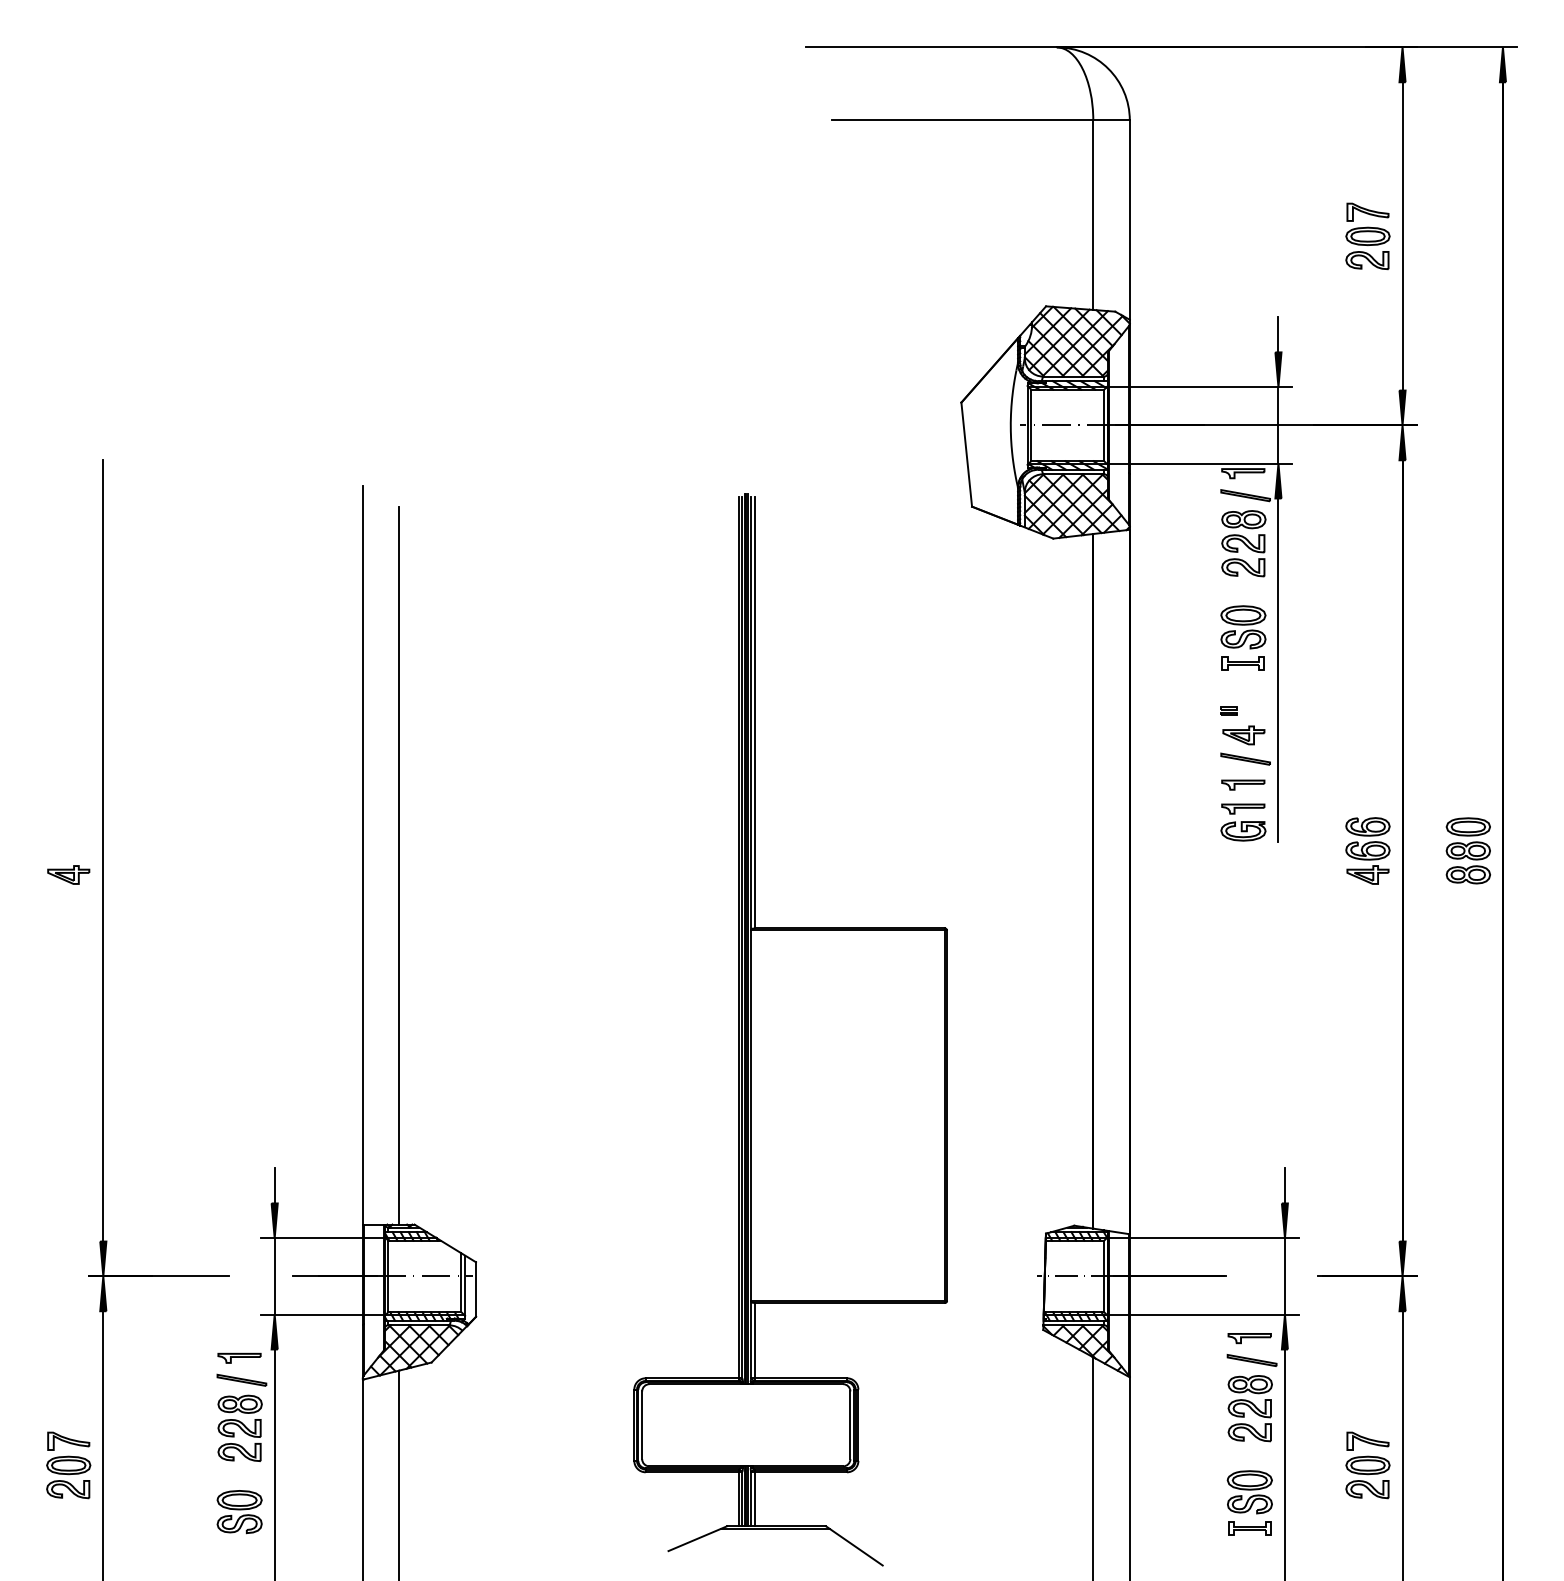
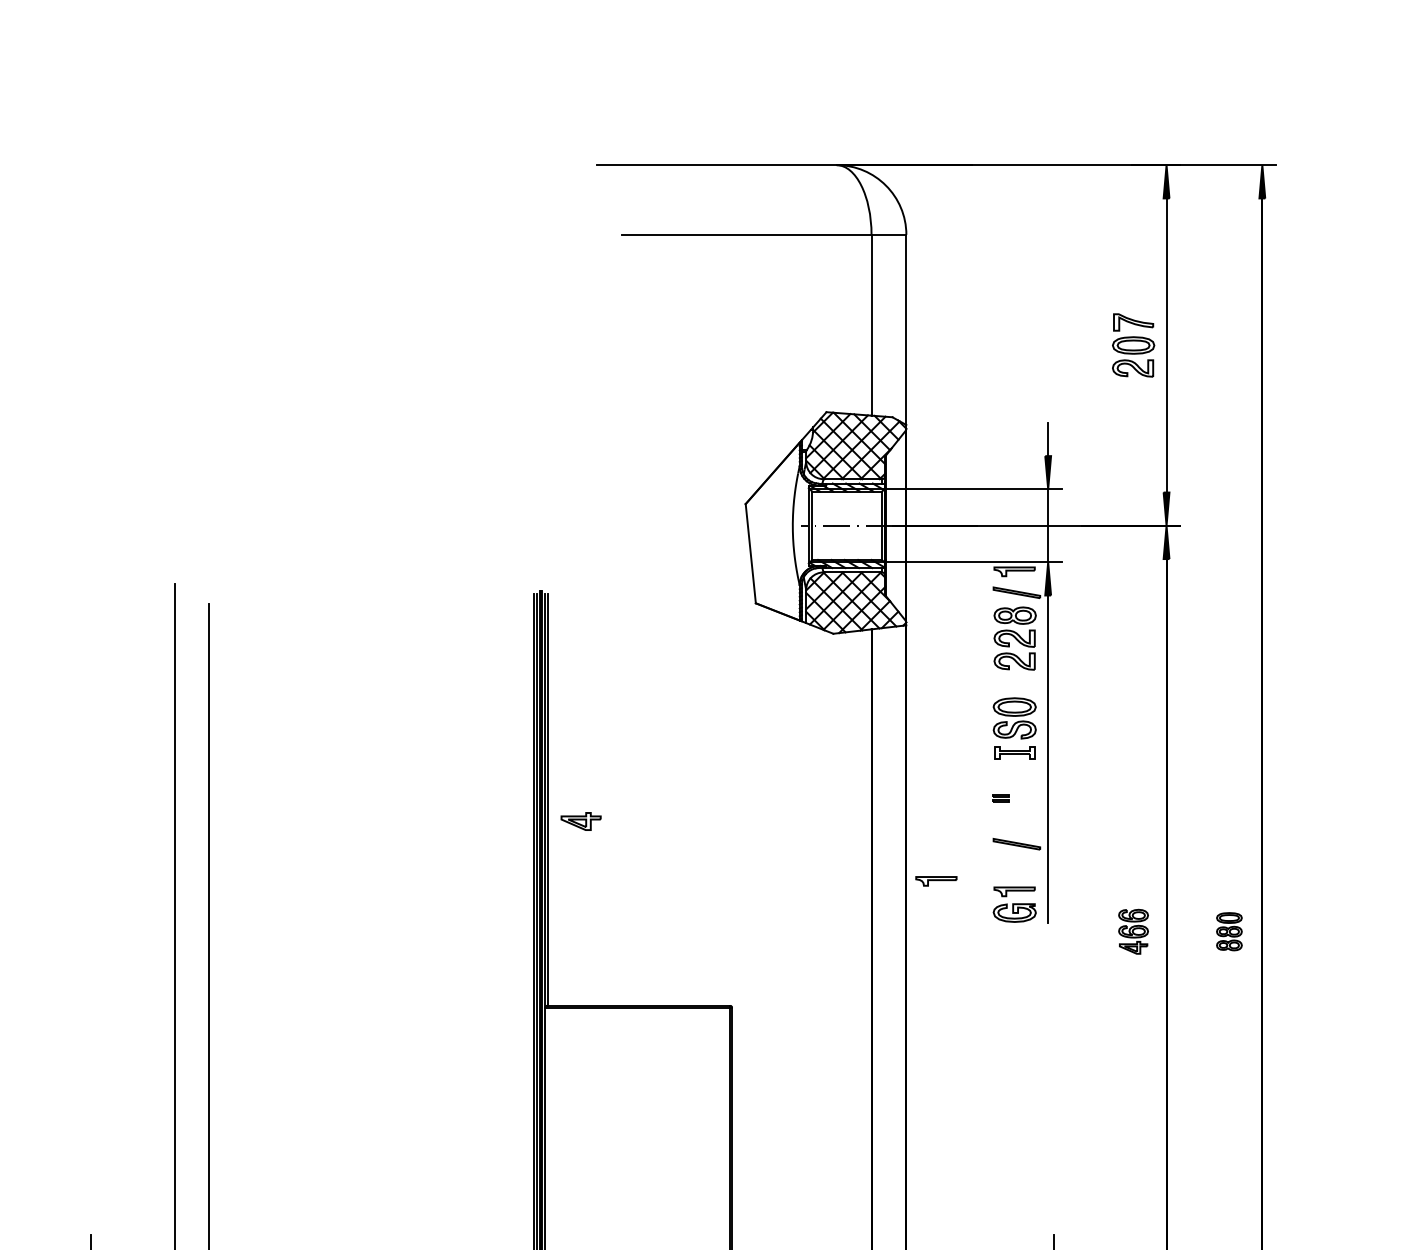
part: (1243, 735) -> (580, 821), moved
part: (1243, 784) -> (936, 880), moved
part: (1367, 850) -> (1133, 931), size x0.7
part: (1468, 850) -> (1229, 931), size x0.6

